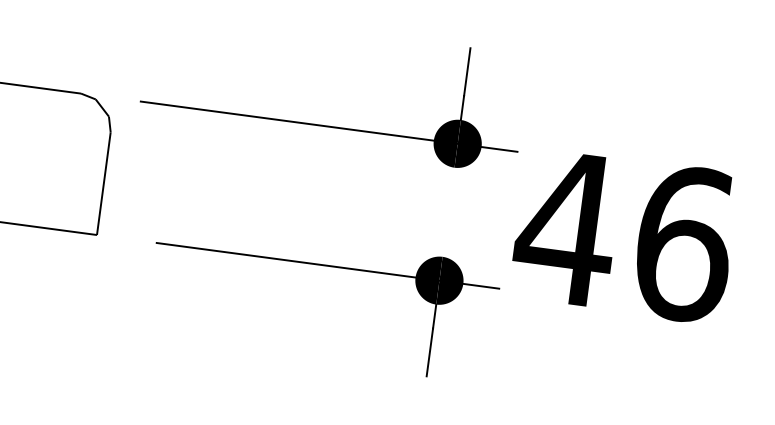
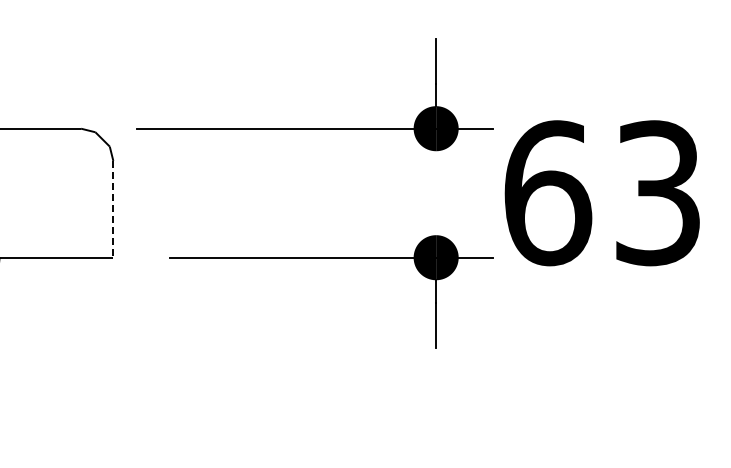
line: (103, 183) -> (113, 209), solid -> dashed
text: (623, 235) -> (601, 193), 46 -> 63

